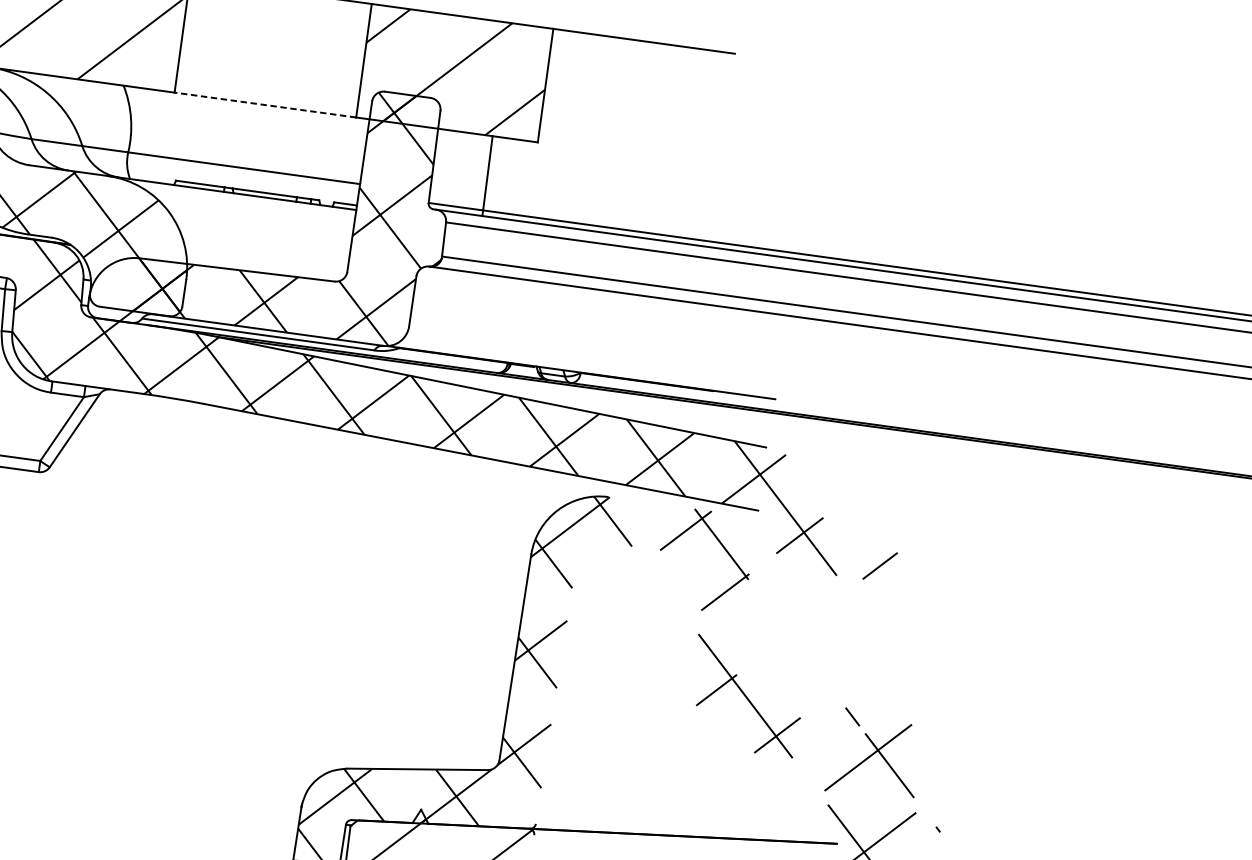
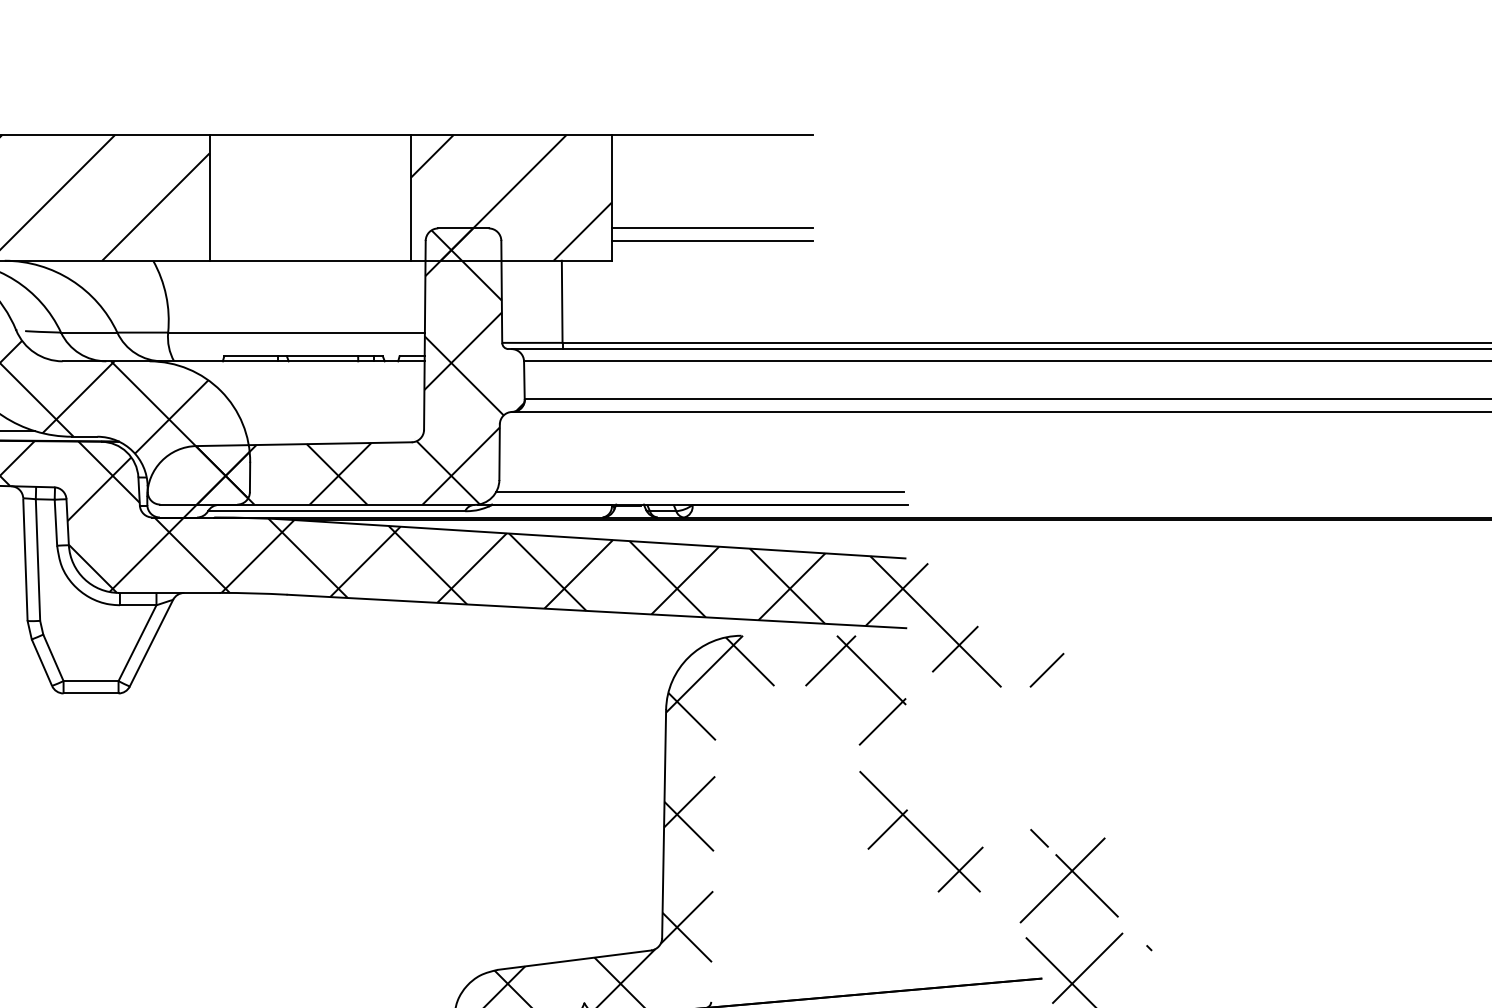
line: (265, 104) -> (310, 260), dashed -> solid
line: (631, 125) -> (711, 228), added
line: (630, 136) -> (711, 240), added
line: (589, 362) -> (700, 492), added

